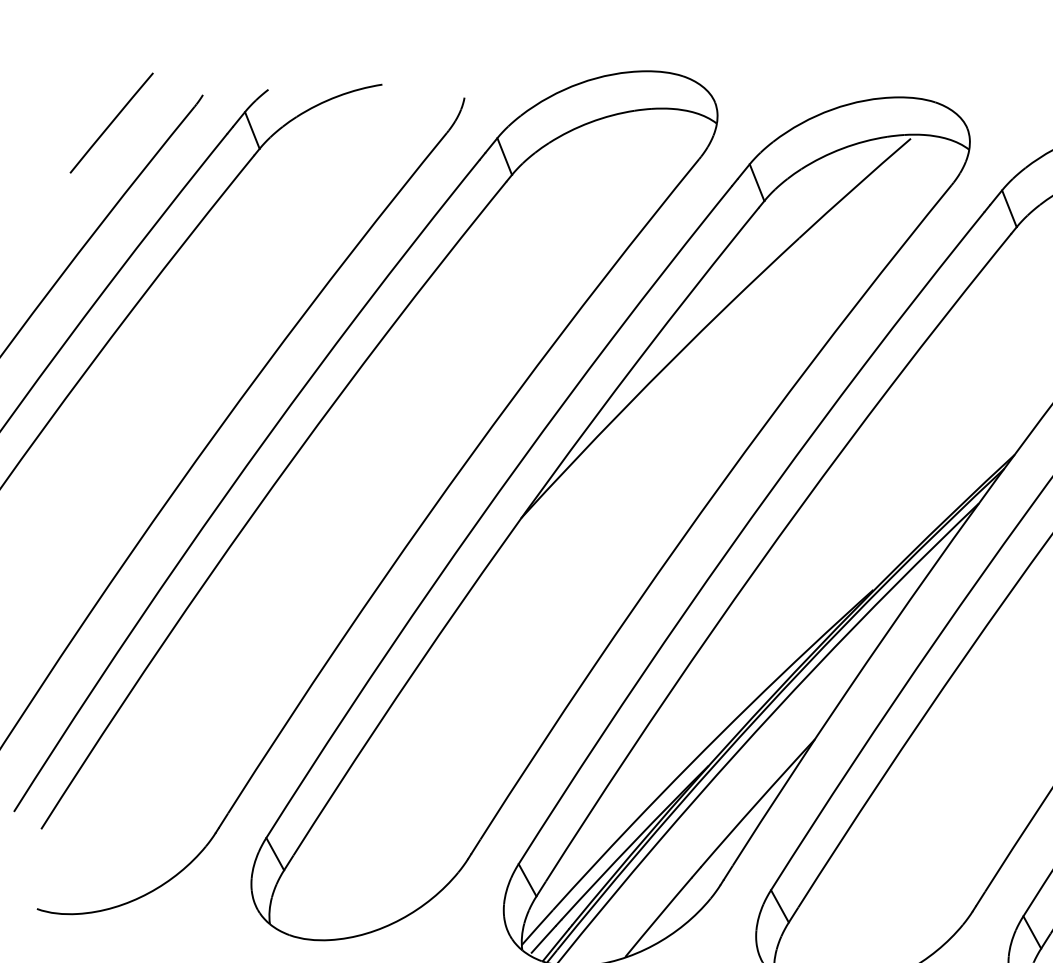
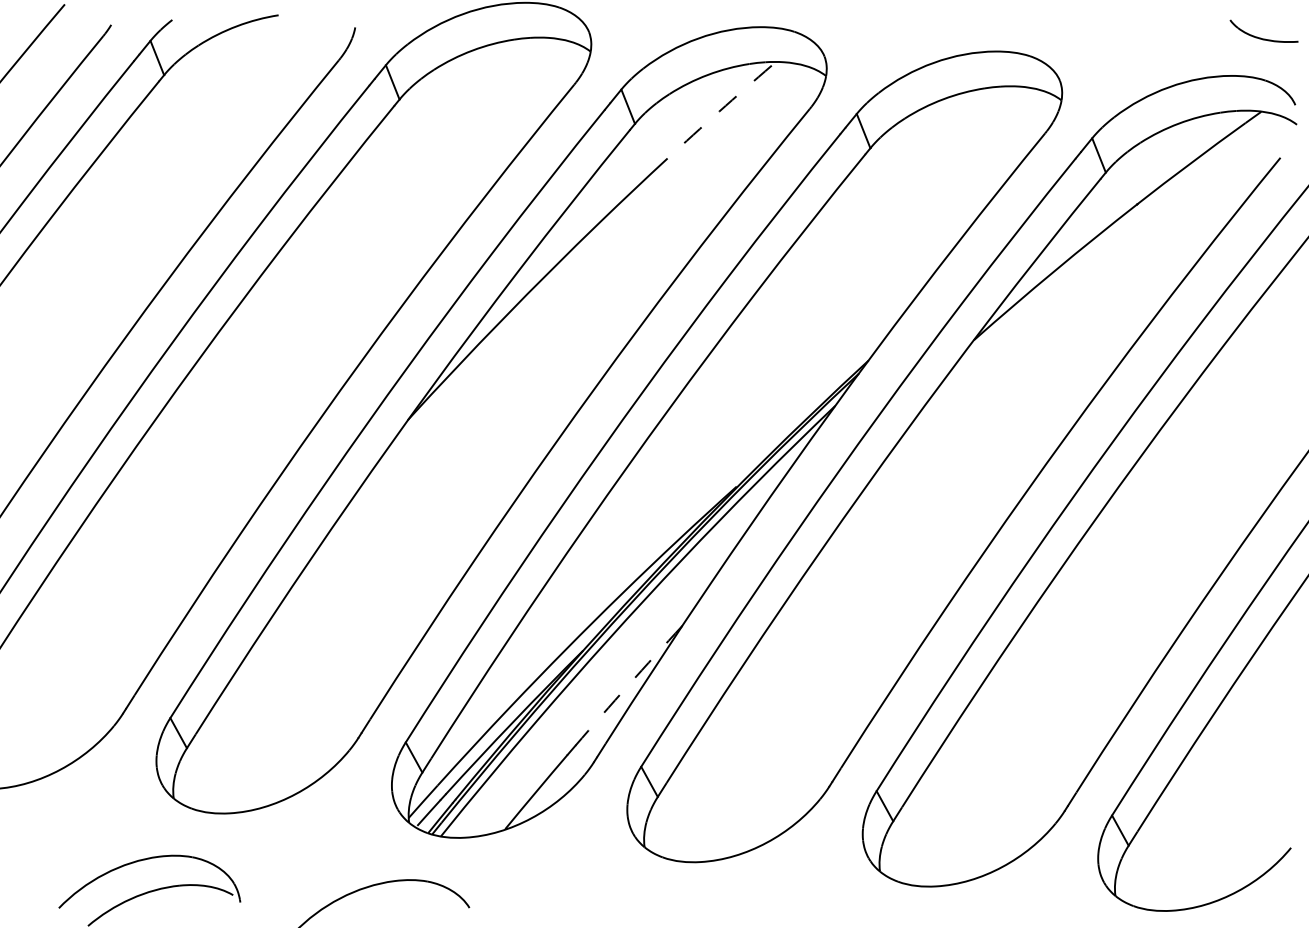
arc: (854, 187) -> (719, 111), solid -> dashed
arc: (757, 803) -> (628, 685), solid -> dashed

